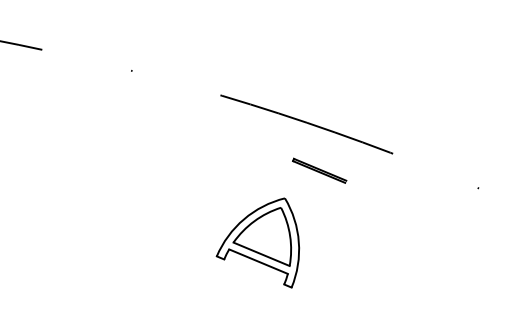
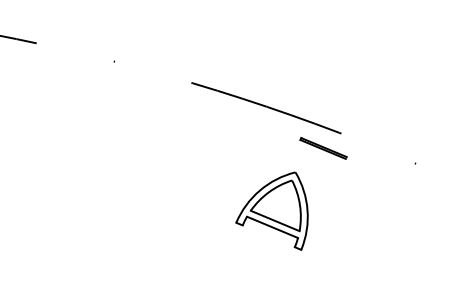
part: (319, 170) -> (323, 148), moved
part: (257, 242) -> (271, 210), moved

